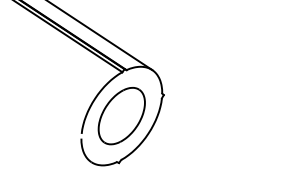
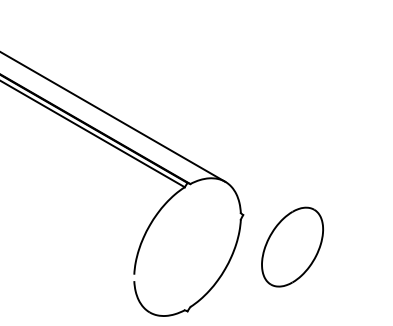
part: (121, 115) -> (292, 246), moved

